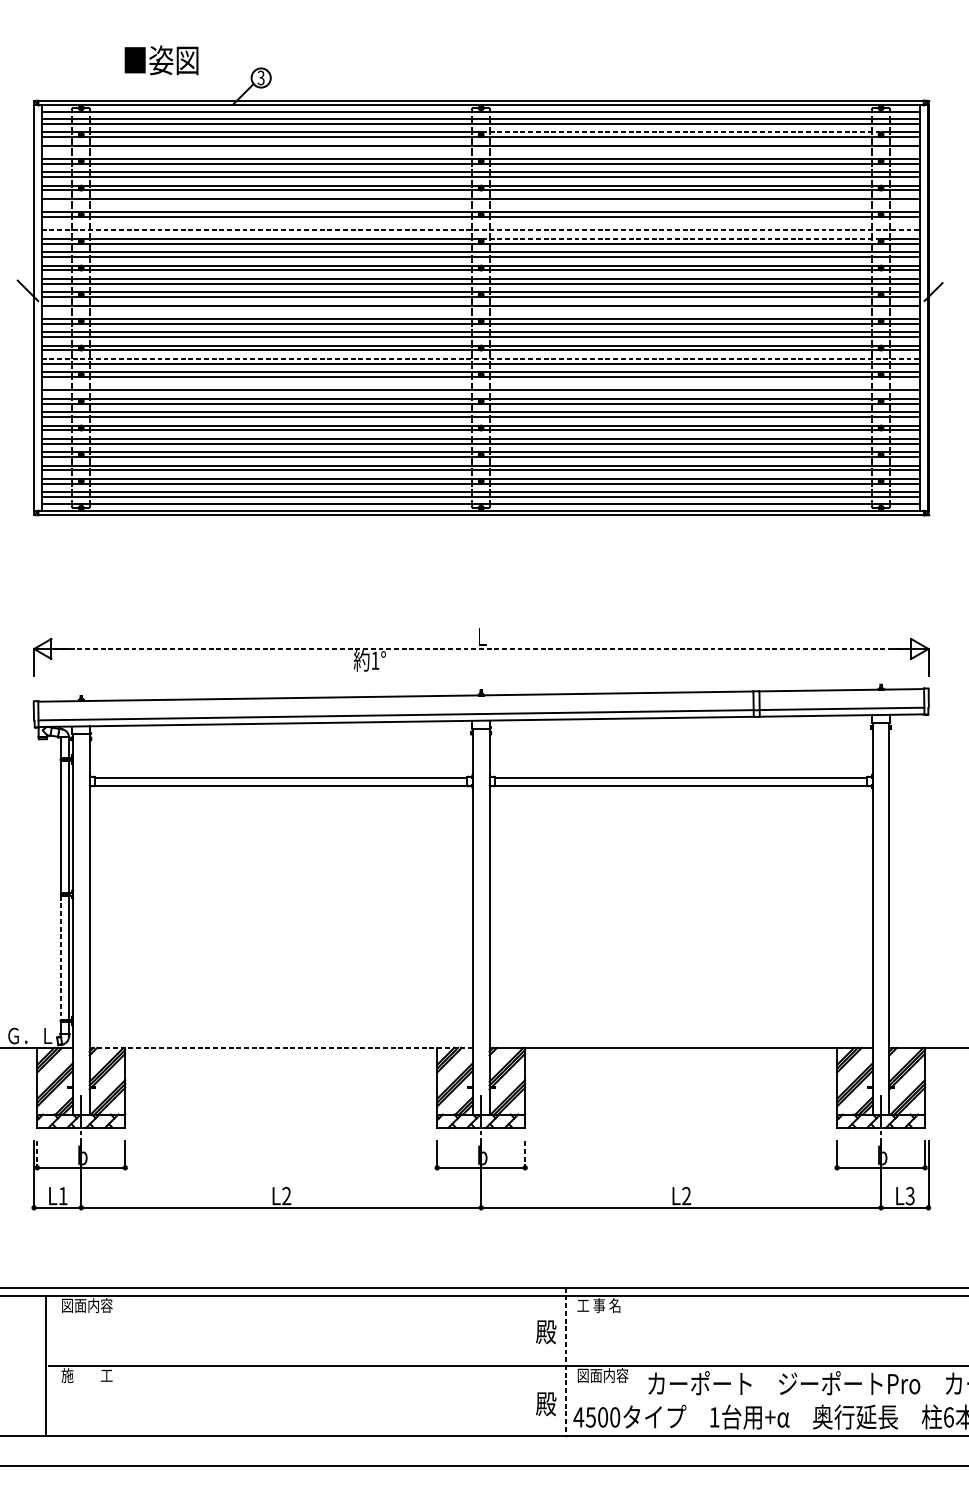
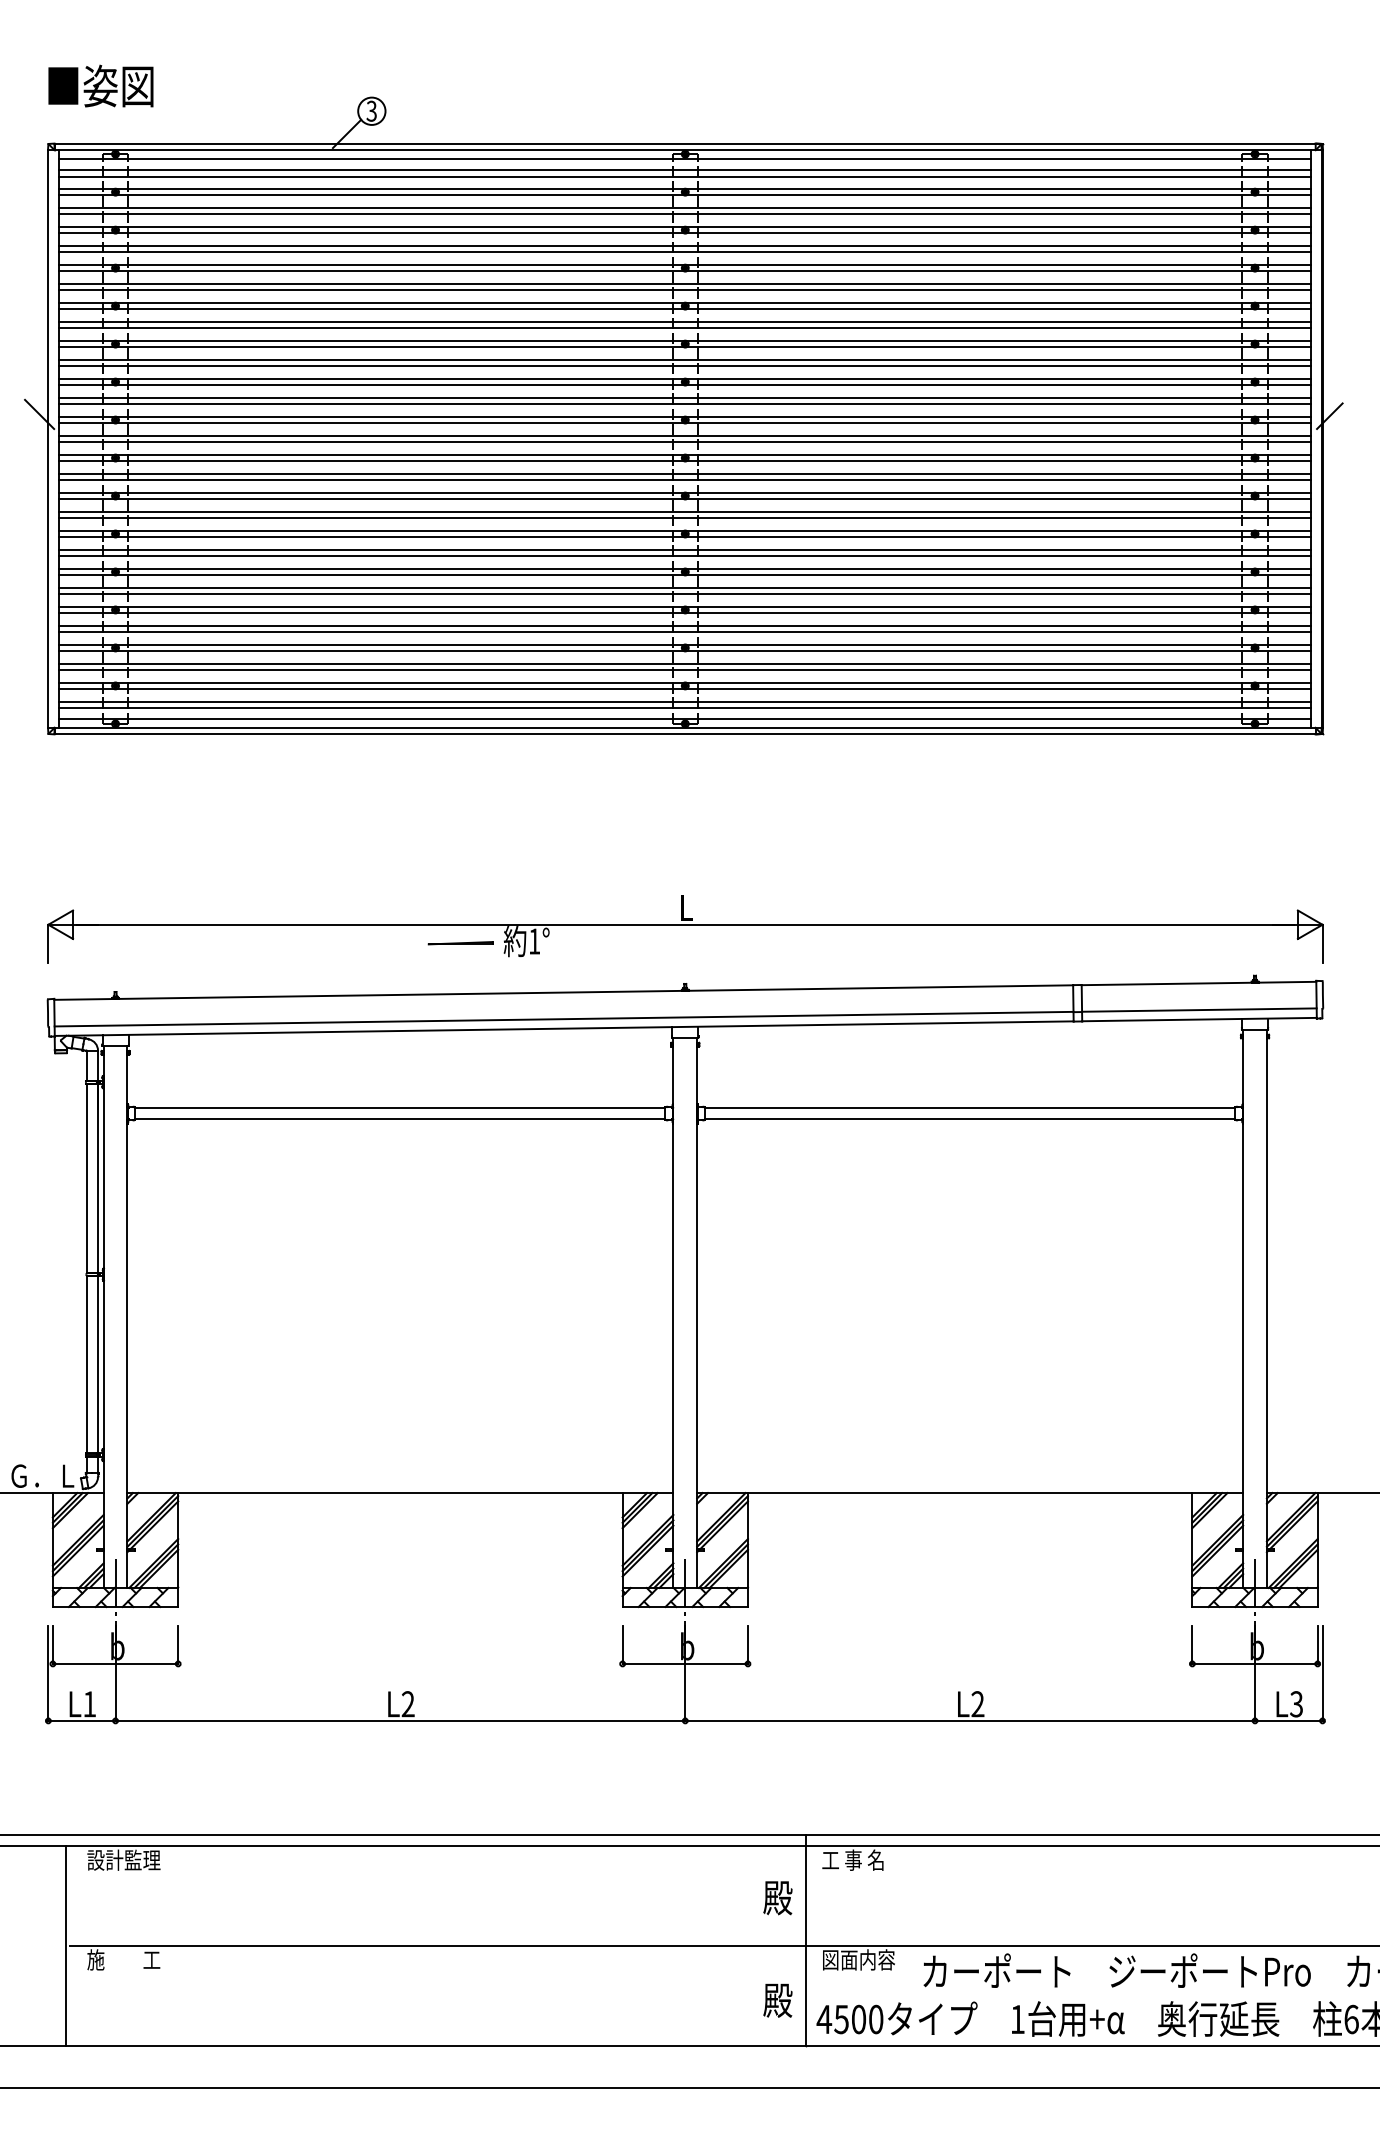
text: (161, 59) -> (100, 85), moved
line: (681, 132) -> (970, 188), dashed -> solid
line: (480, 150) -> (684, 214), added
line: (480, 203) -> (684, 290), added
line: (480, 225) -> (684, 321), added
line: (480, 230) -> (684, 328), dashed -> solid
line: (681, 238) -> (970, 340), dashed -> solid
line: (480, 310) -> (684, 442), added
line: (480, 358) -> (684, 511), dashed -> solid
line: (480, 385) -> (684, 549), added
line: (481, 648) -> (685, 924), dashed -> solid
line: (323, 662) -> (460, 943), added
line: (60, 958) -> (86, 1365), dashed -> solid
line: (280, 1048) -> (399, 1493), dashed -> solid
line: (37, 1154) -> (52, 1645), dashed -> solid
line: (524, 1154) -> (747, 1645), dashed -> solid
text: (86, 1305) -> (123, 1859), 図面内容 -> 設計監理
line: (566, 1361) -> (806, 1940), dashed -> solid

